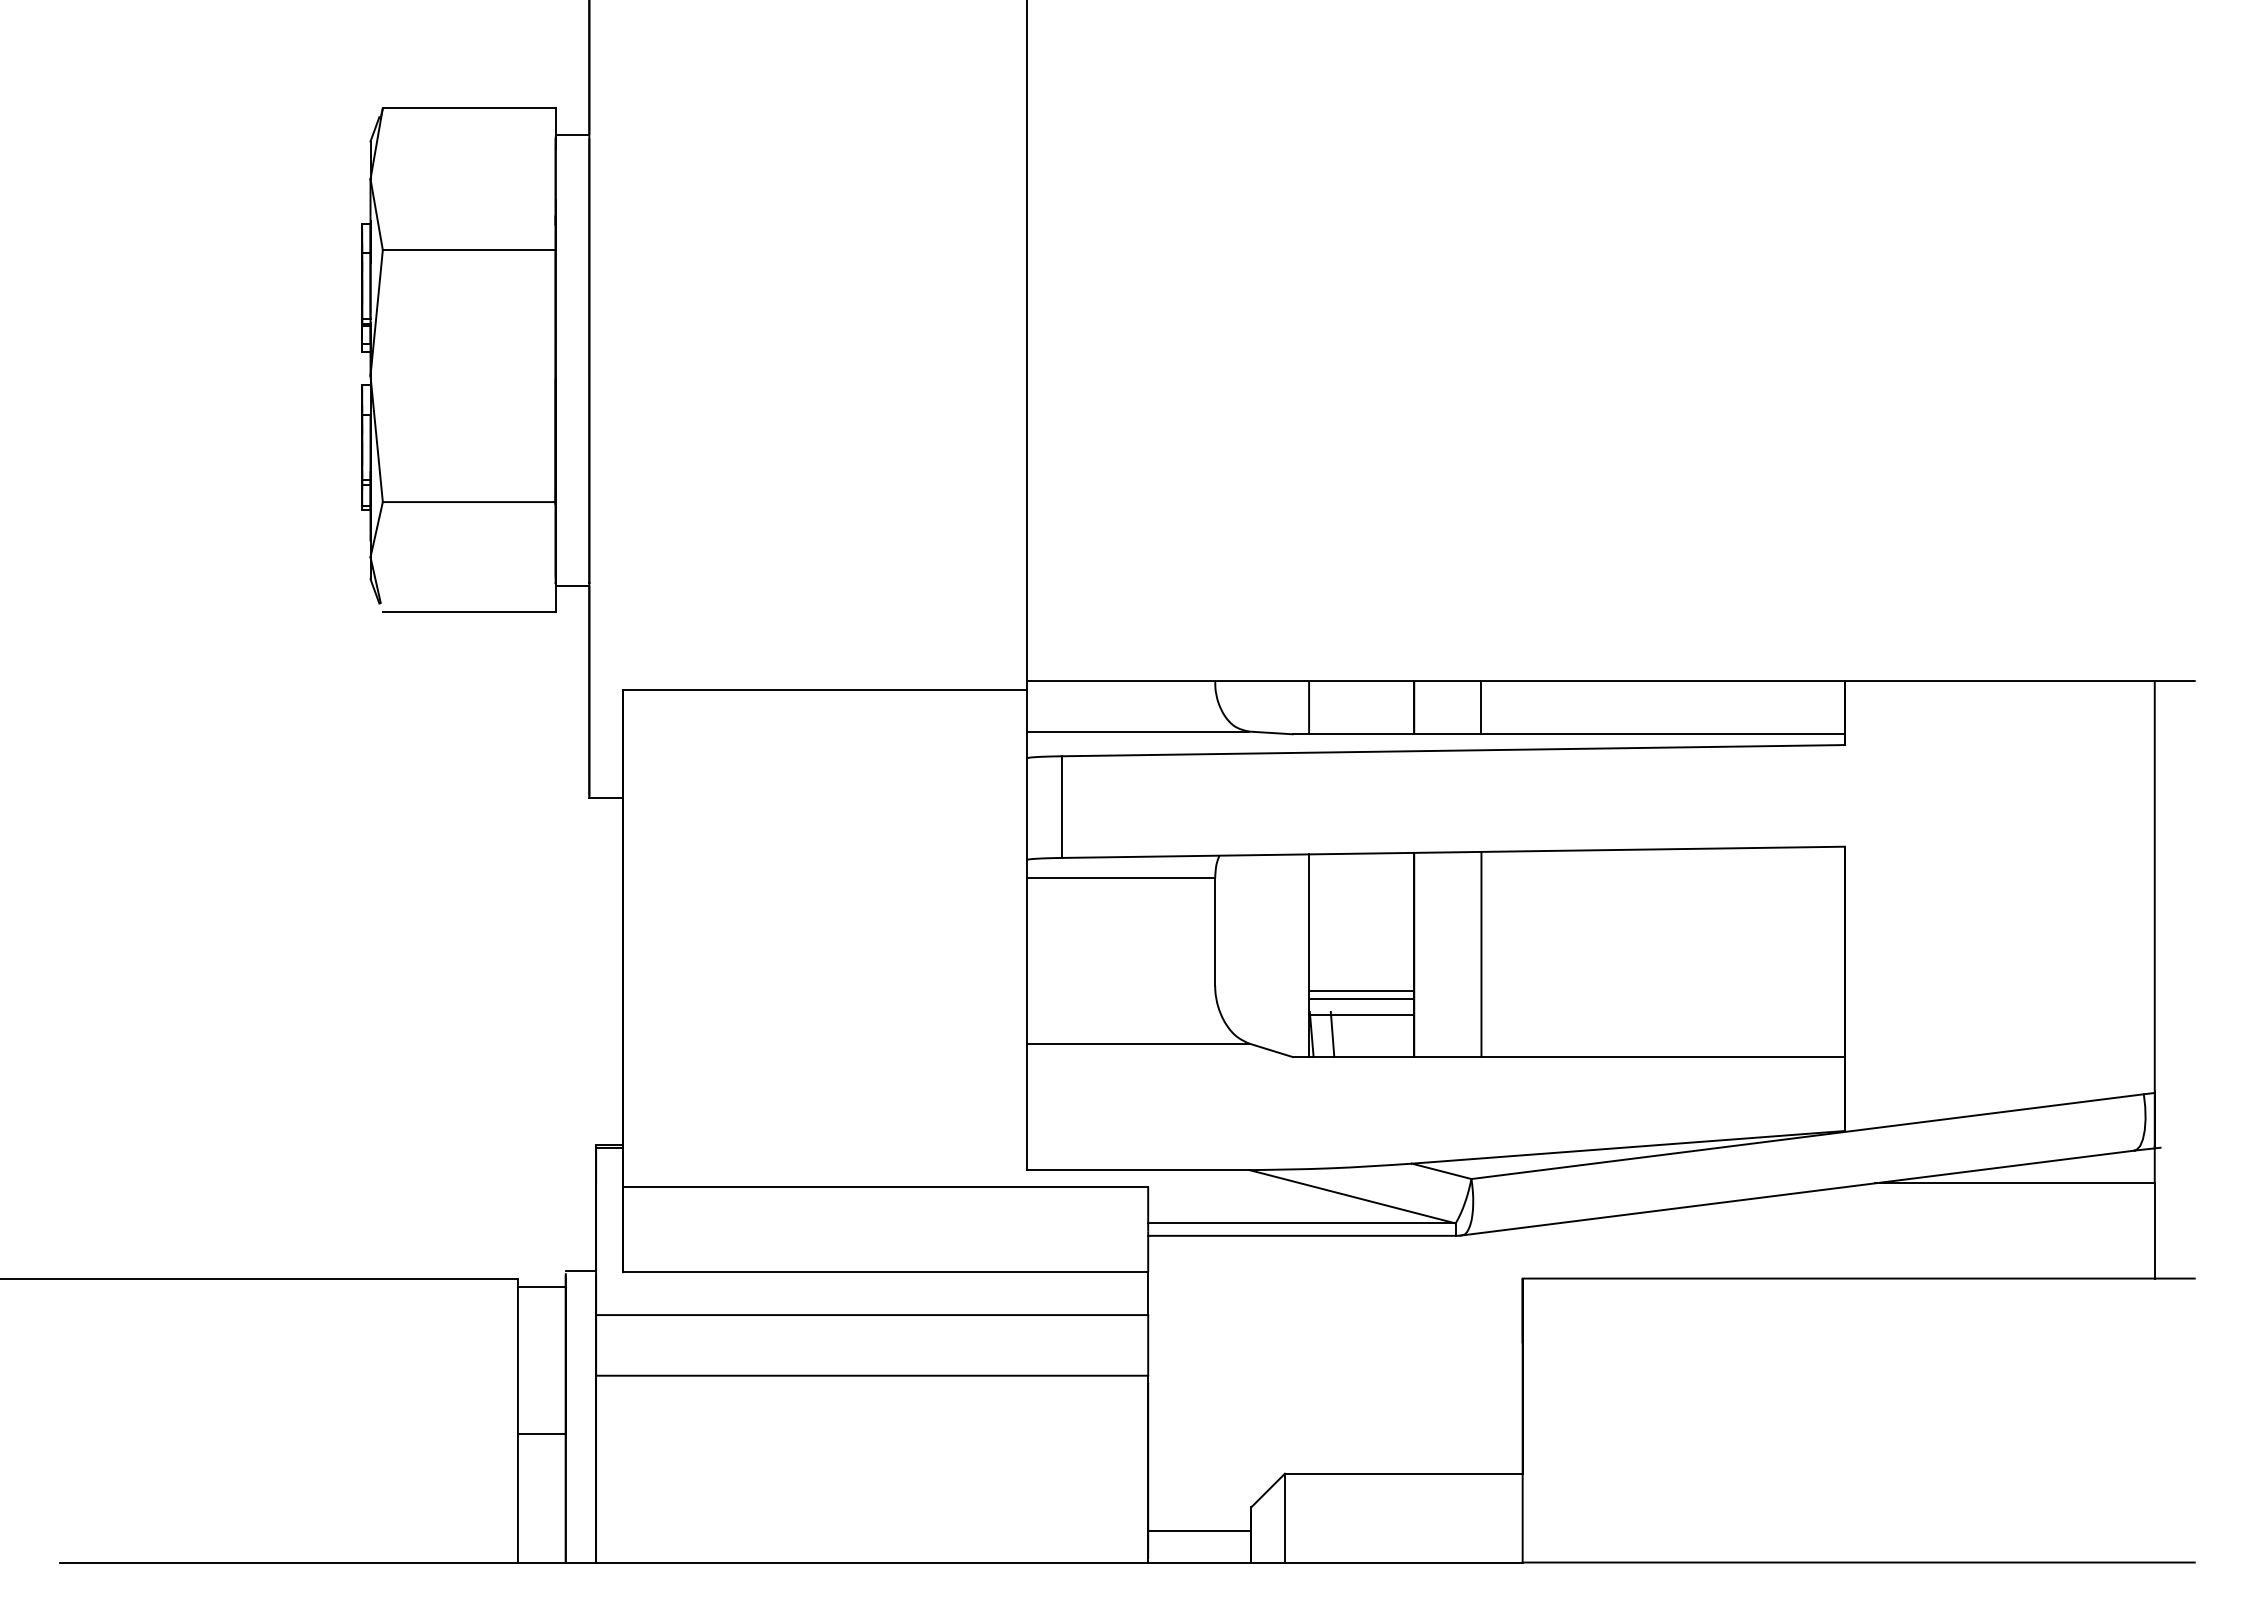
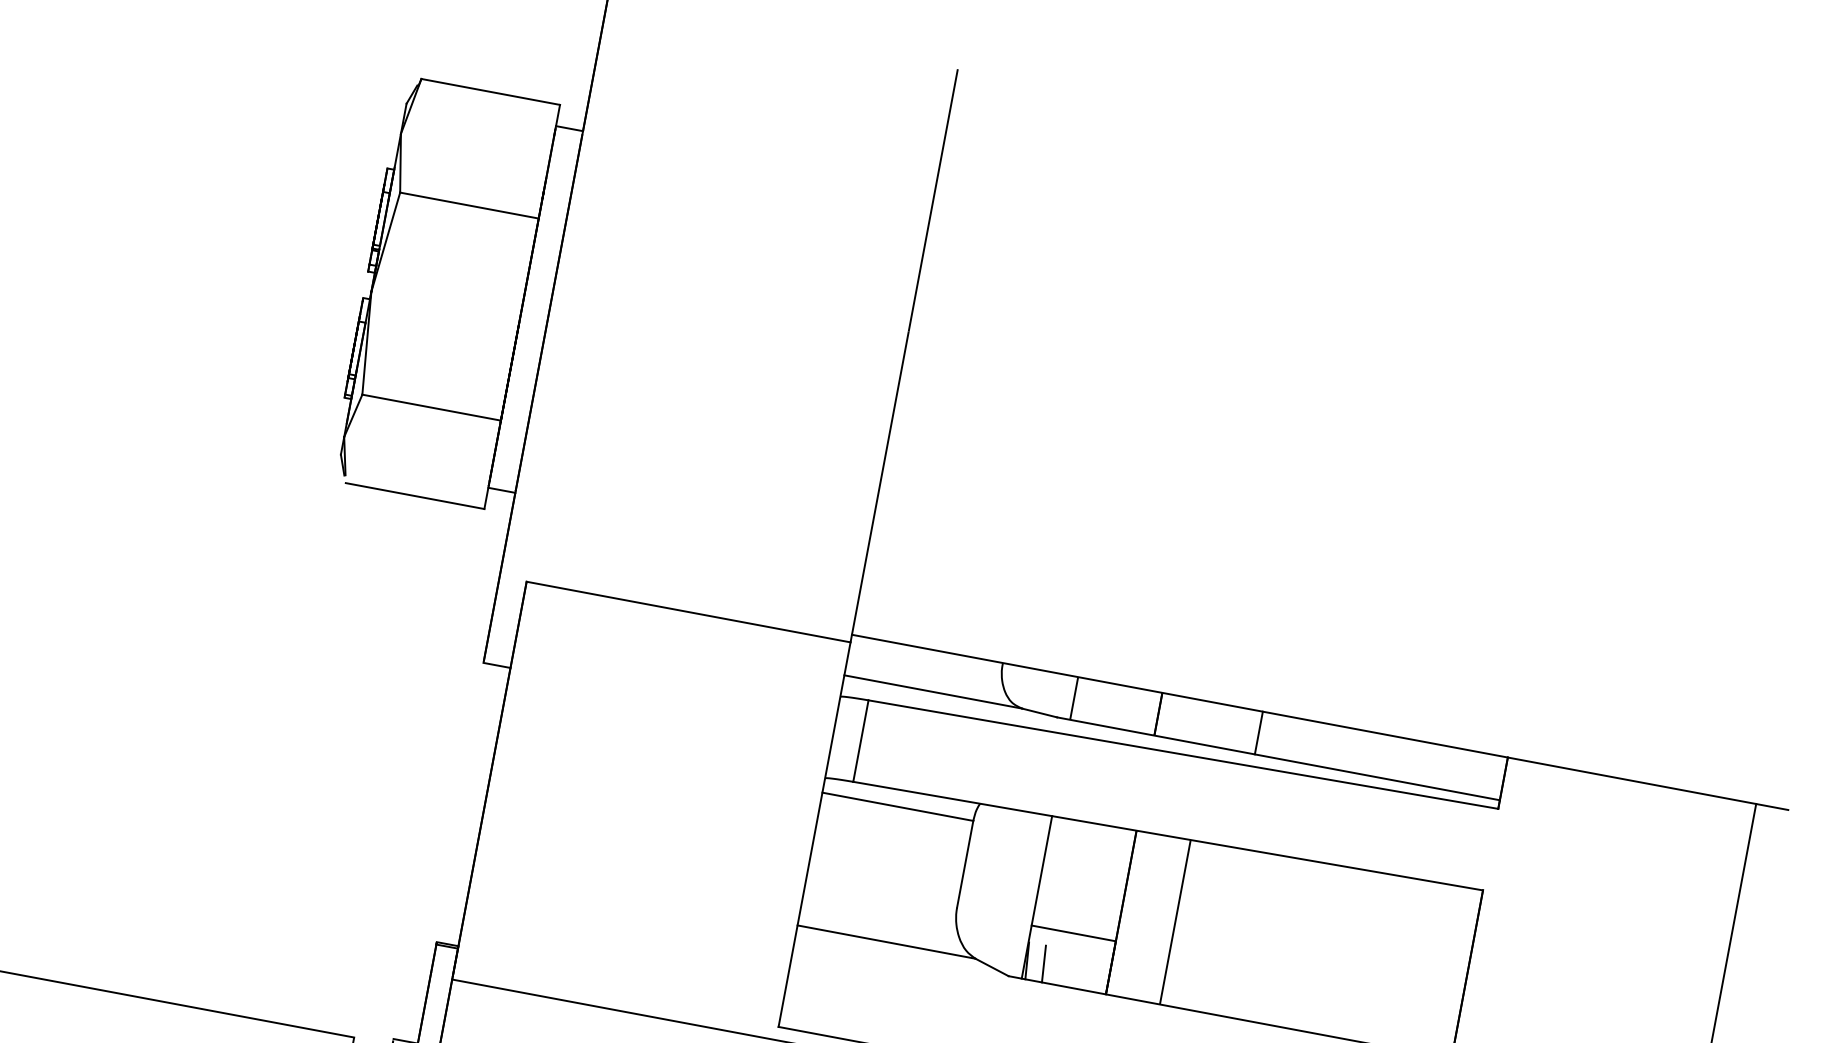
line: (1481, 707) -> (1258, 732), moved
line: (1361, 998) -> (1072, 939), removed
line: (1361, 1015) -> (1069, 953), removed

